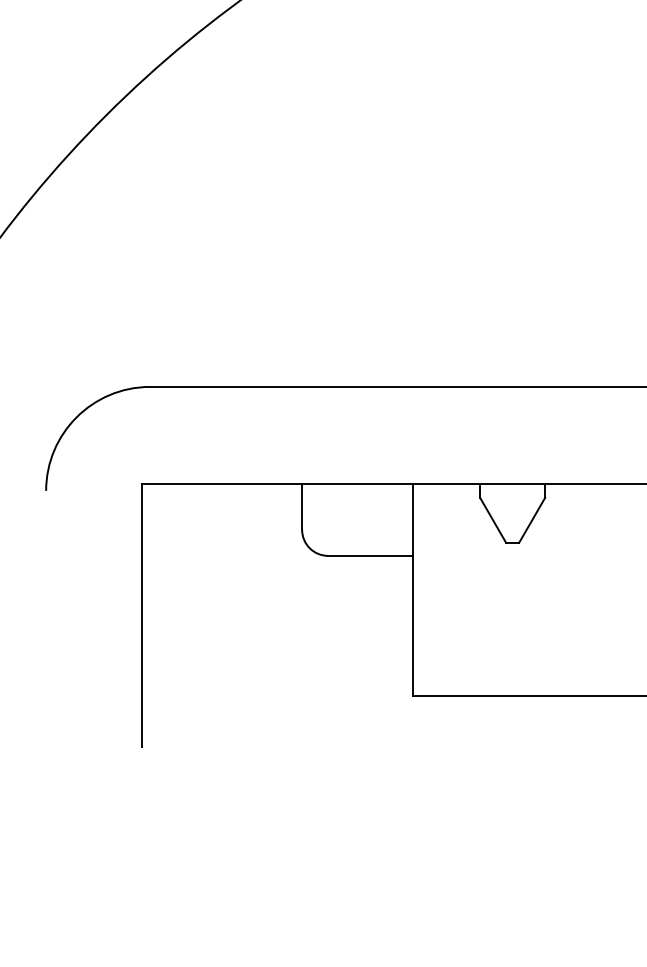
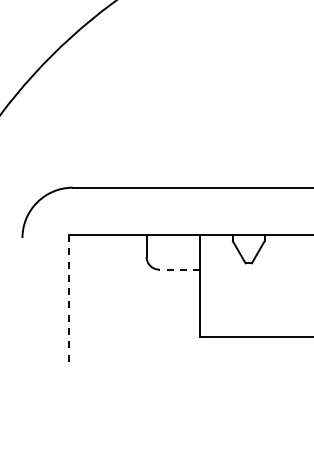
line: (369, 555) -> (179, 269), solid -> dashed
line: (141, 615) -> (68, 298), solid -> dashed

